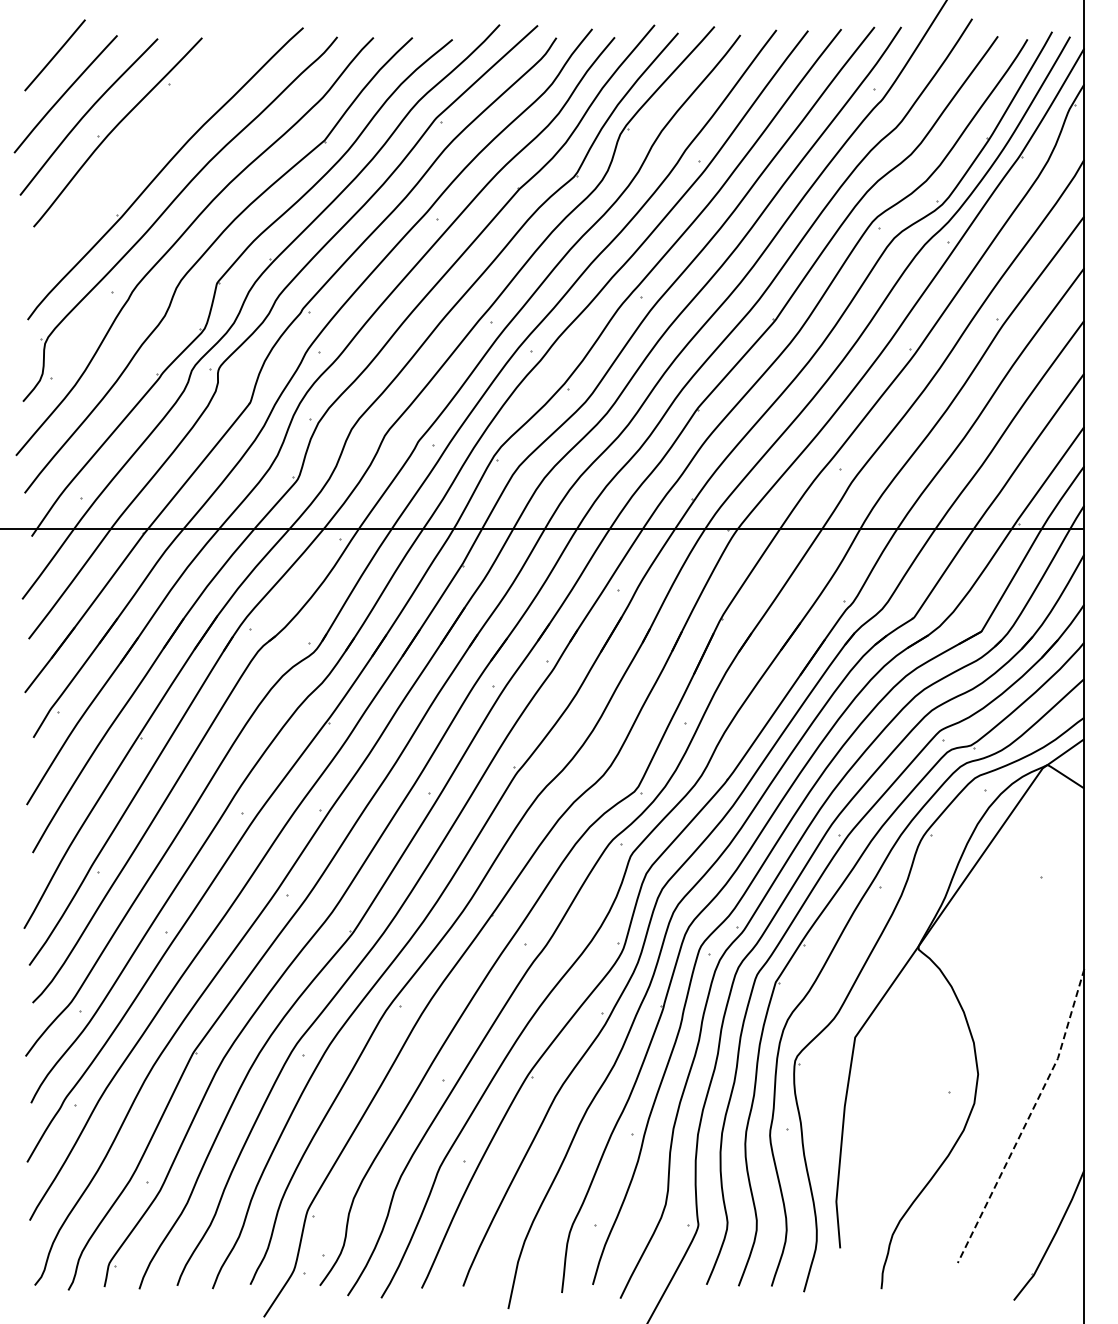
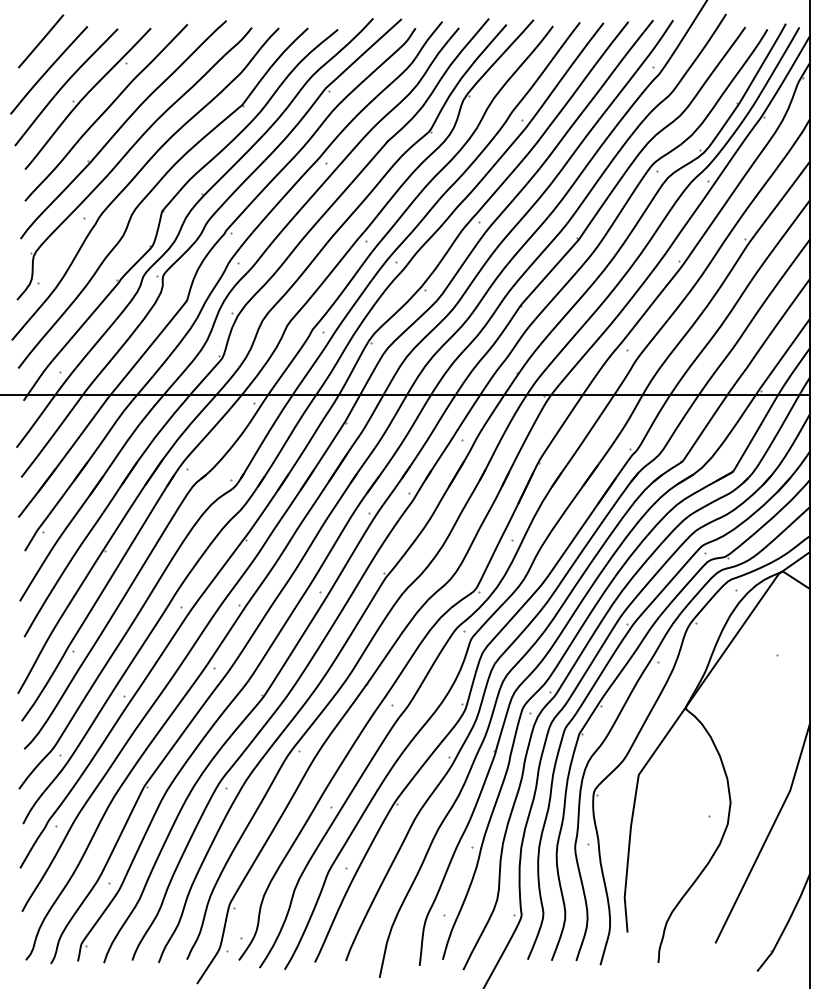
curve: (141, 149) -> (105, 111), added
line: (1028, 1118) -> (768, 835), dashed -> solid

